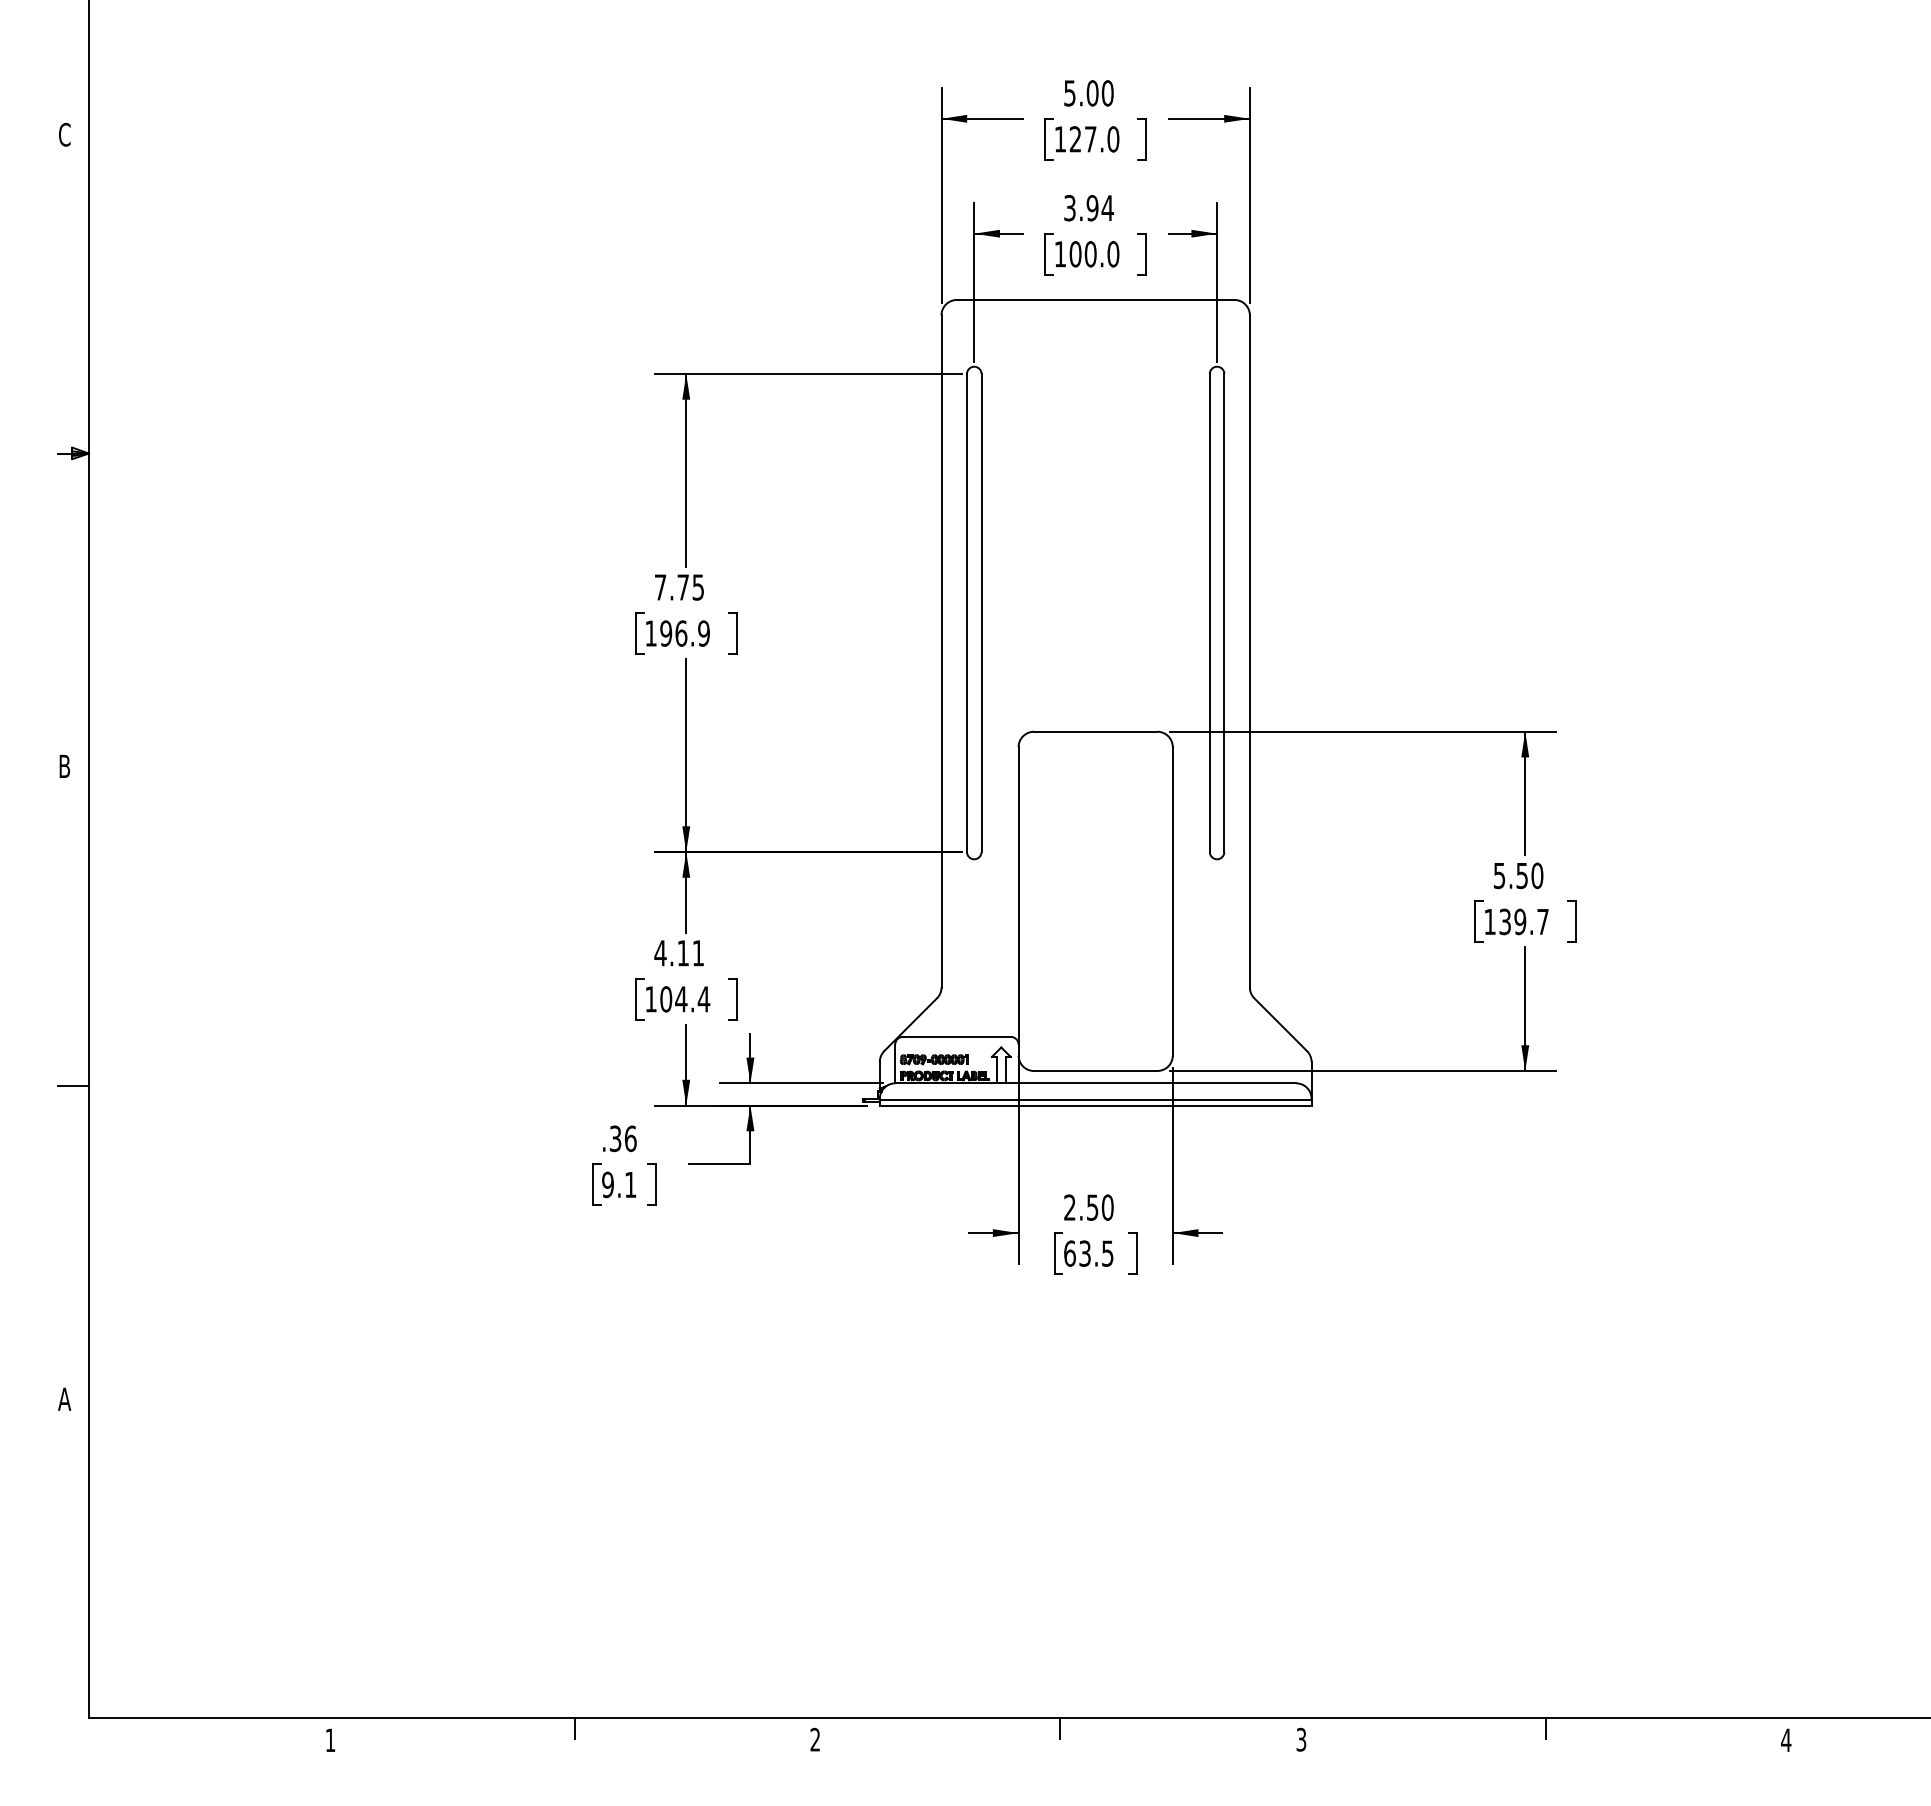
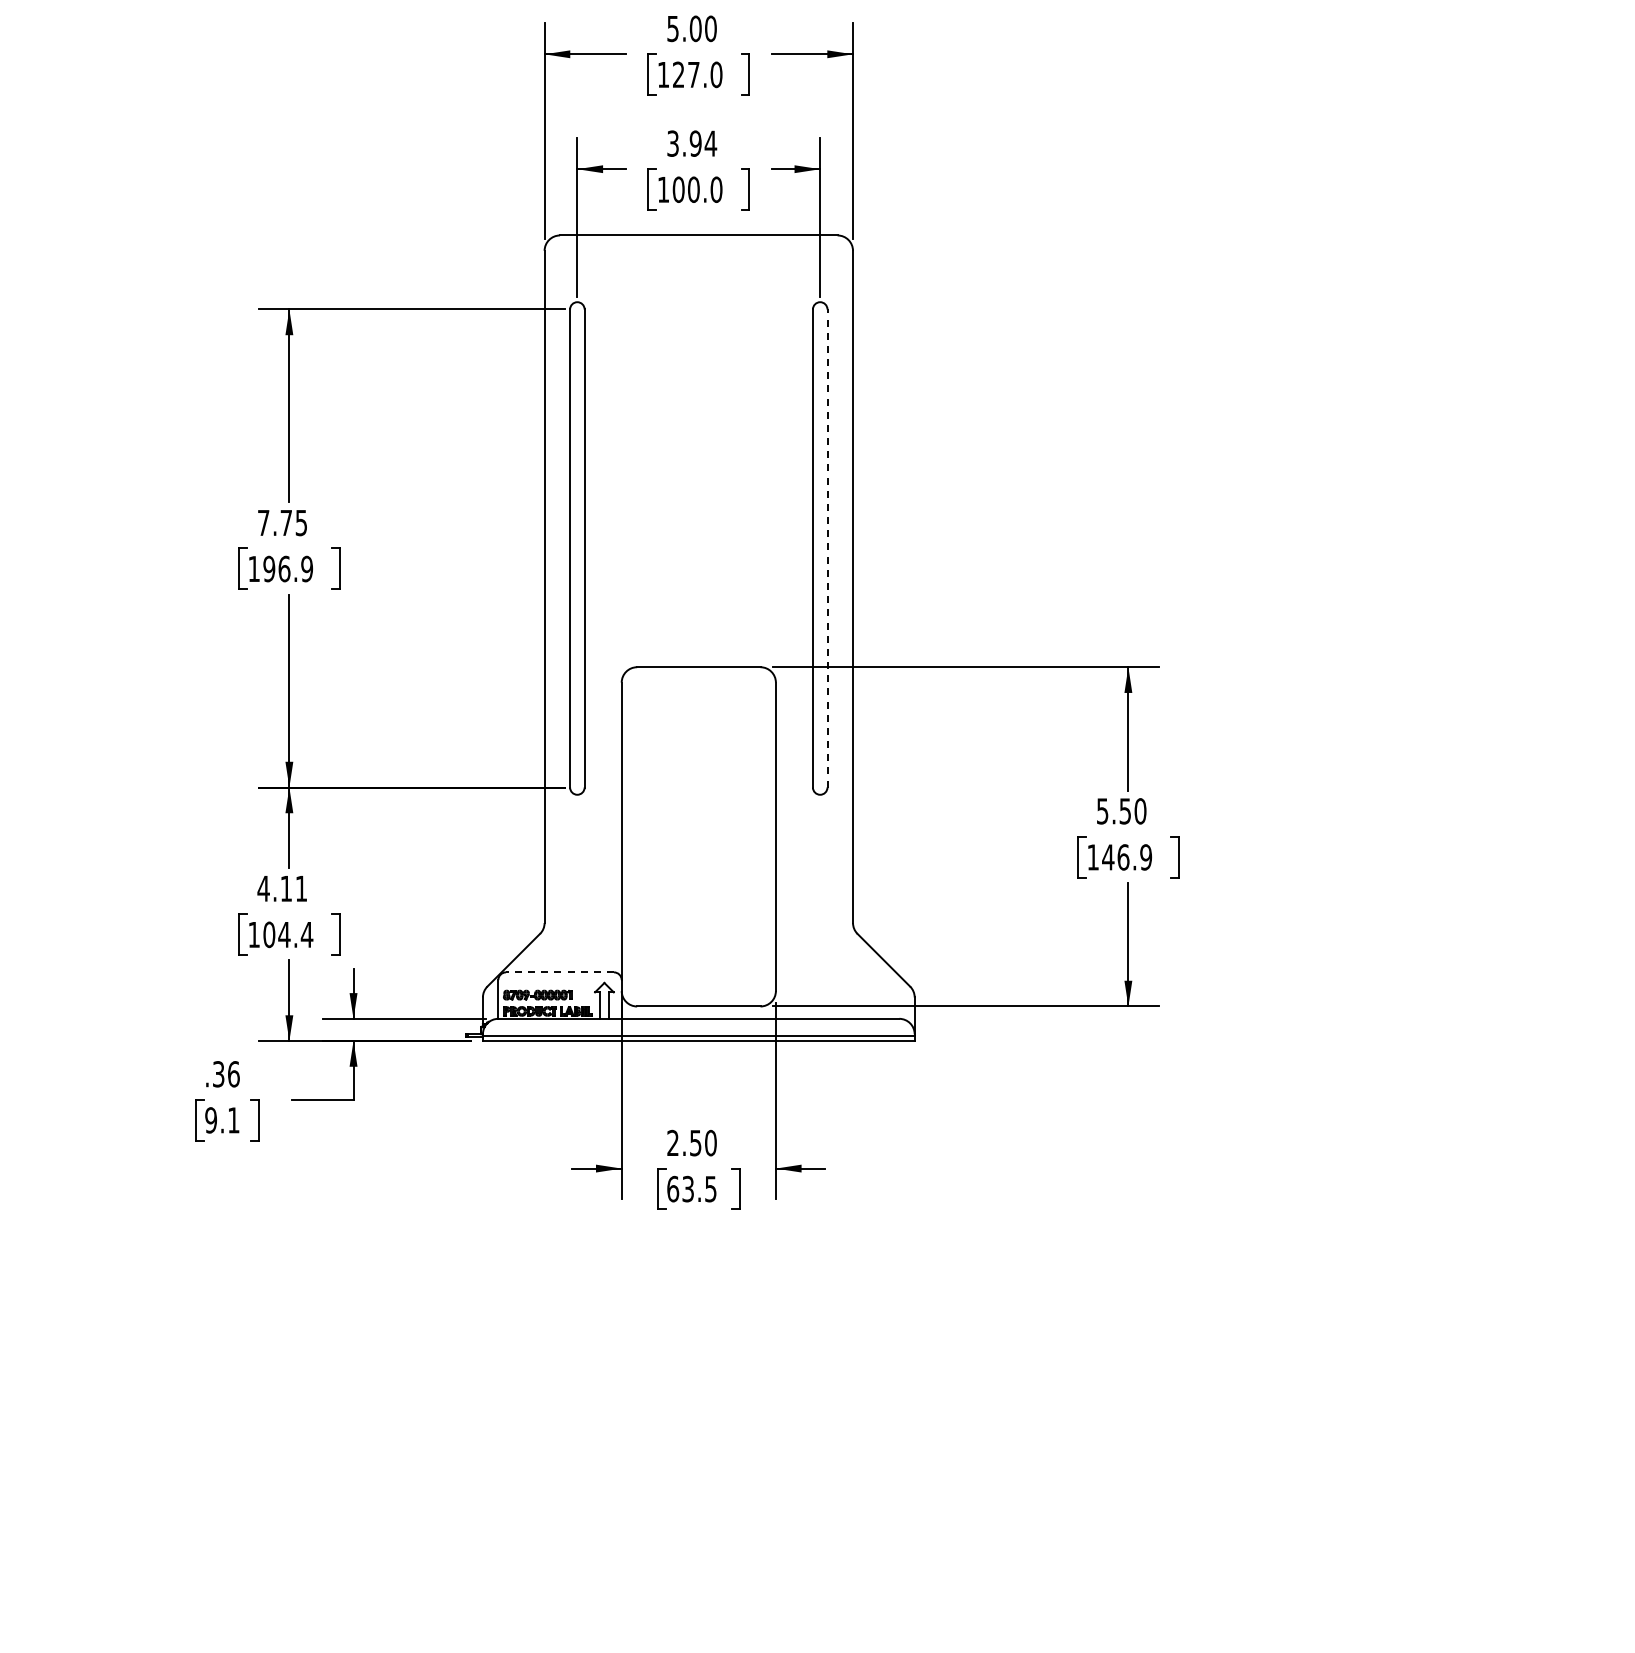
line: (1224, 612) -> (827, 547), solid -> dashed
text: (1523, 921) -> (1126, 856), 139.7 -> 146.9
line: (956, 1036) -> (559, 971), solid -> dashed

